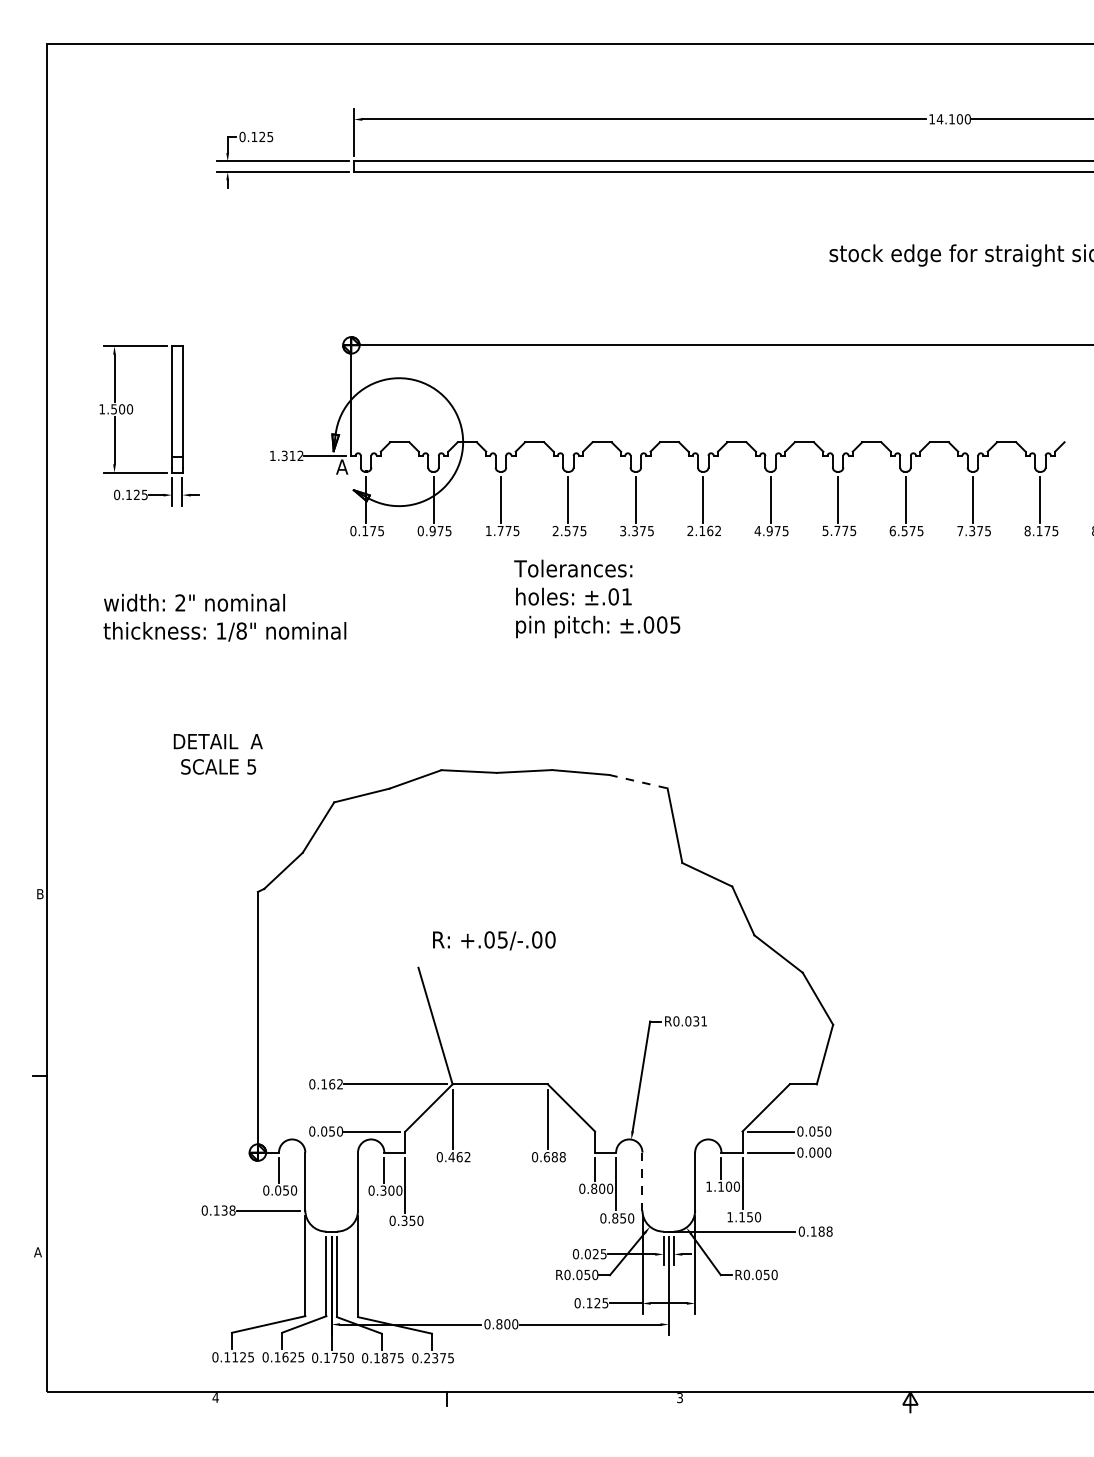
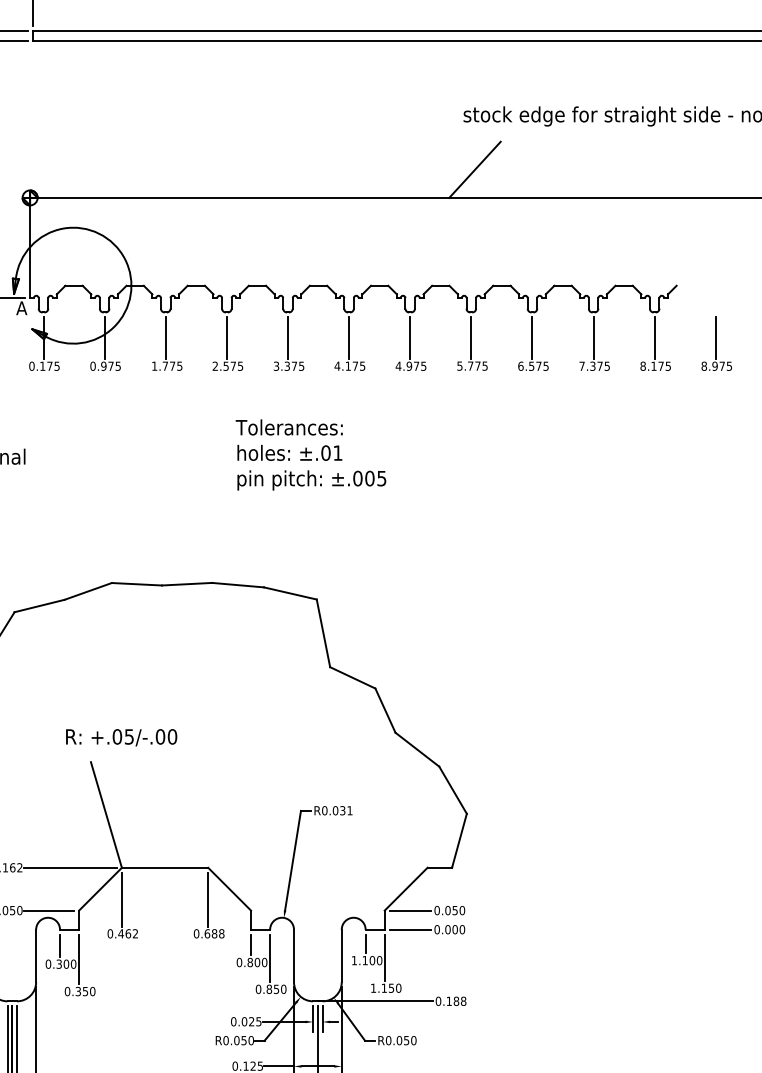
line: (841, 314) -> (474, 169), added
text: (704, 530) -> (350, 365), 2.162 -> 4.175
text: (597, 598) -> (311, 454), moved
line: (638, 781) -> (290, 593), dashed -> solid
text: (494, 940) -> (121, 737), moved
line: (642, 1181) -> (294, 955), dashed -> solid

